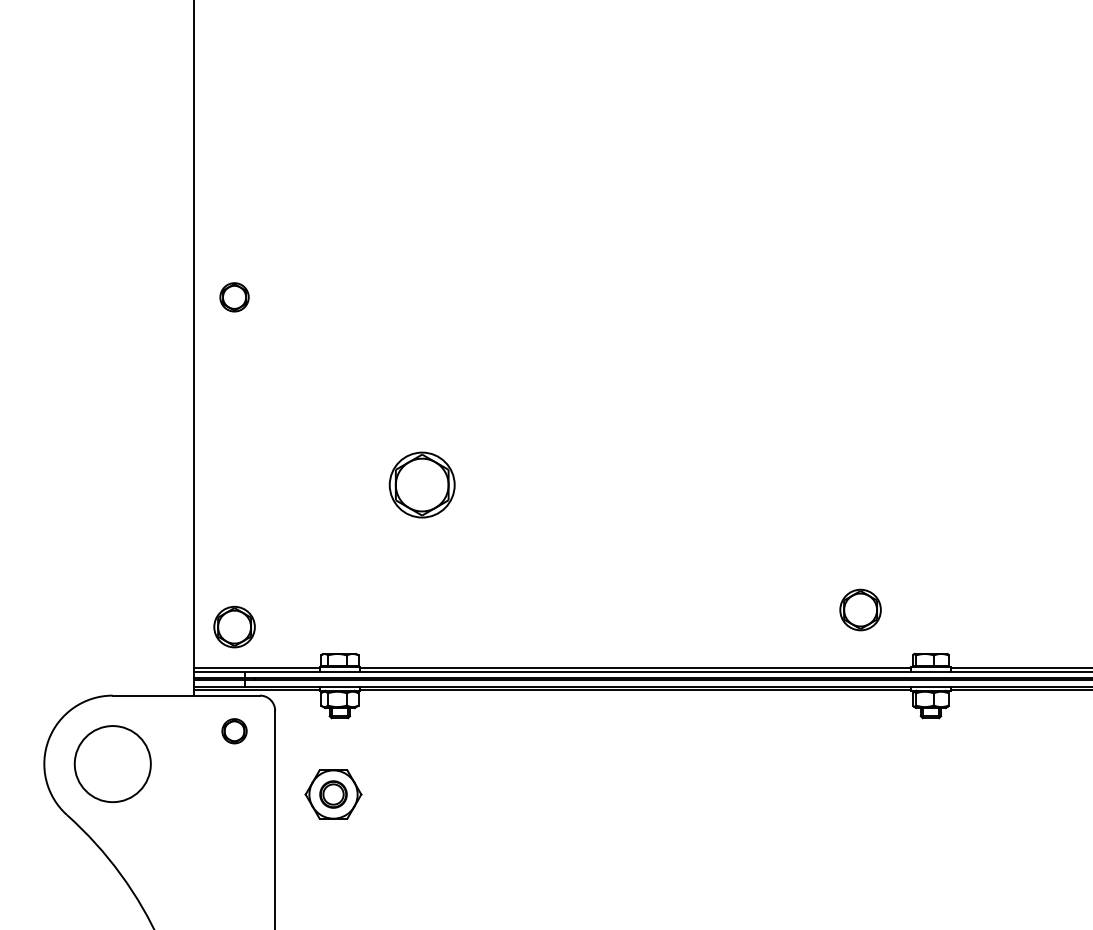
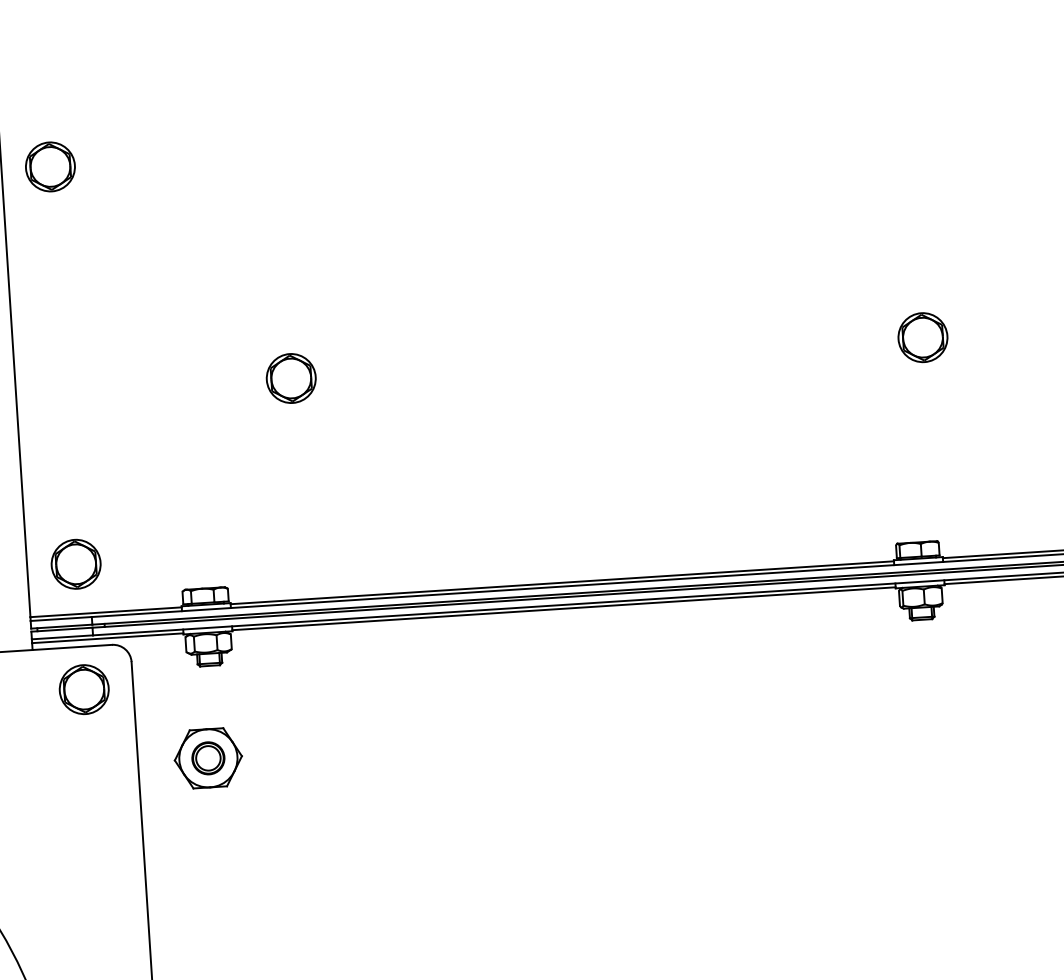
part: (234, 297) -> (50, 167), size x1.43
part: (422, 484) -> (291, 377), size x0.62
part: (860, 609) -> (922, 337), moved
part: (234, 731) -> (84, 690), size x1.67

